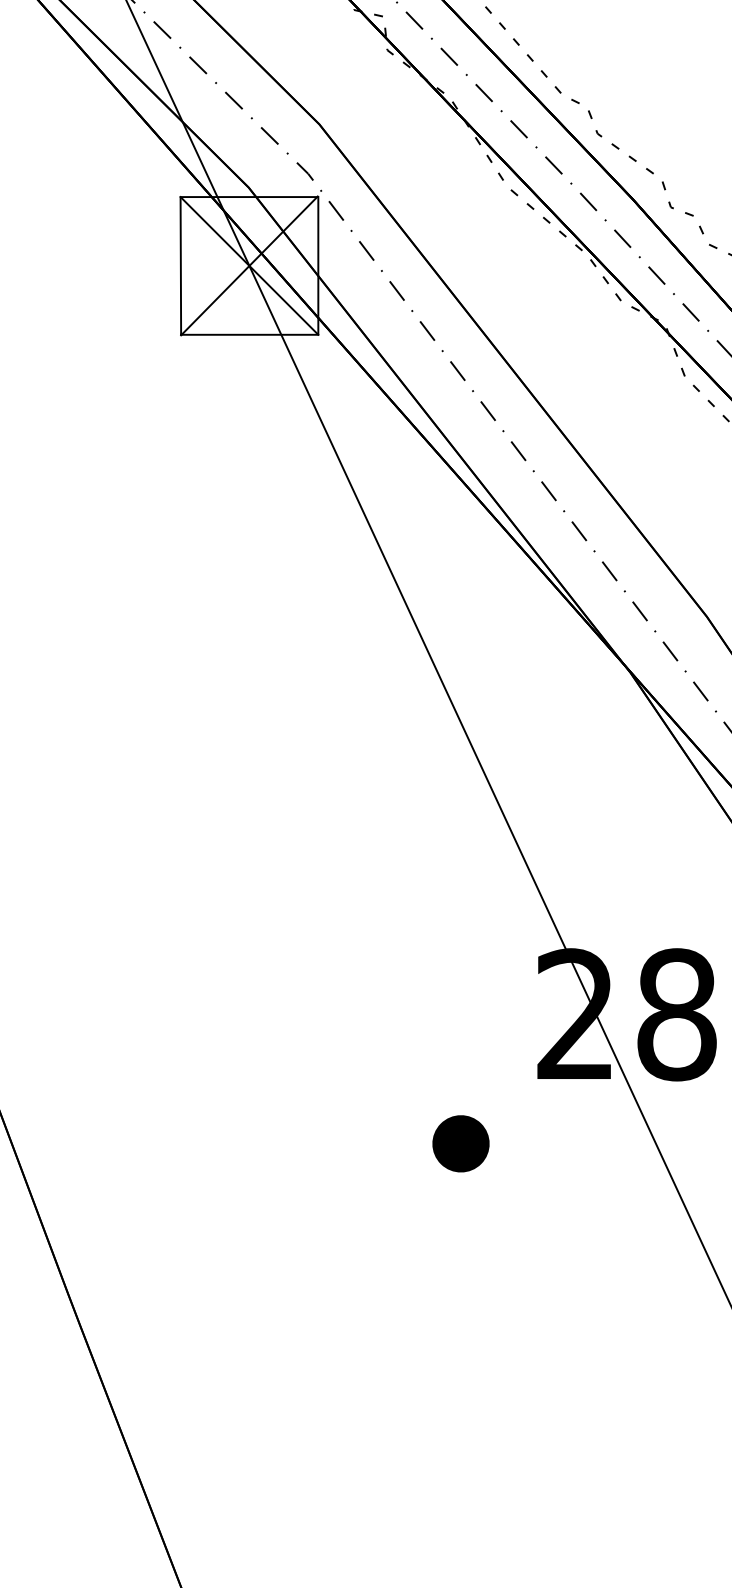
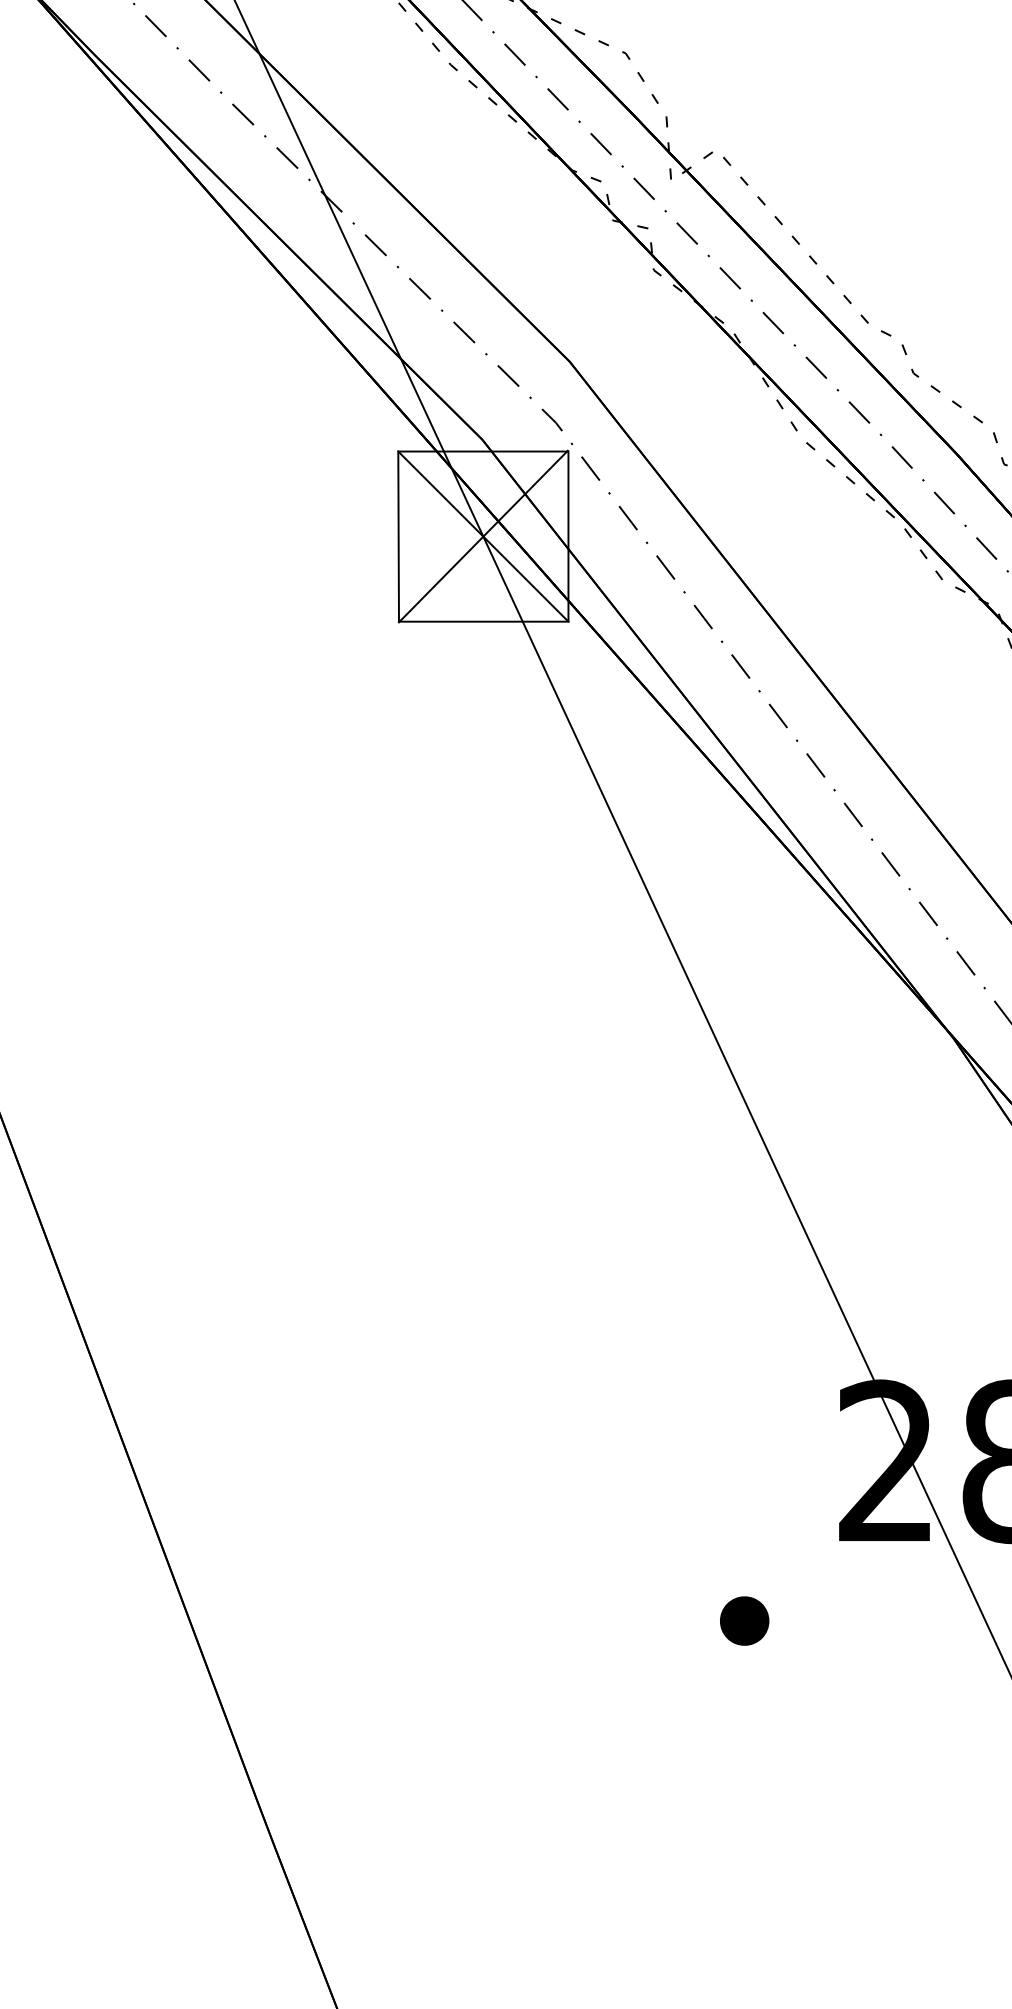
part: (460, 1143) -> (744, 1620), size x0.7

